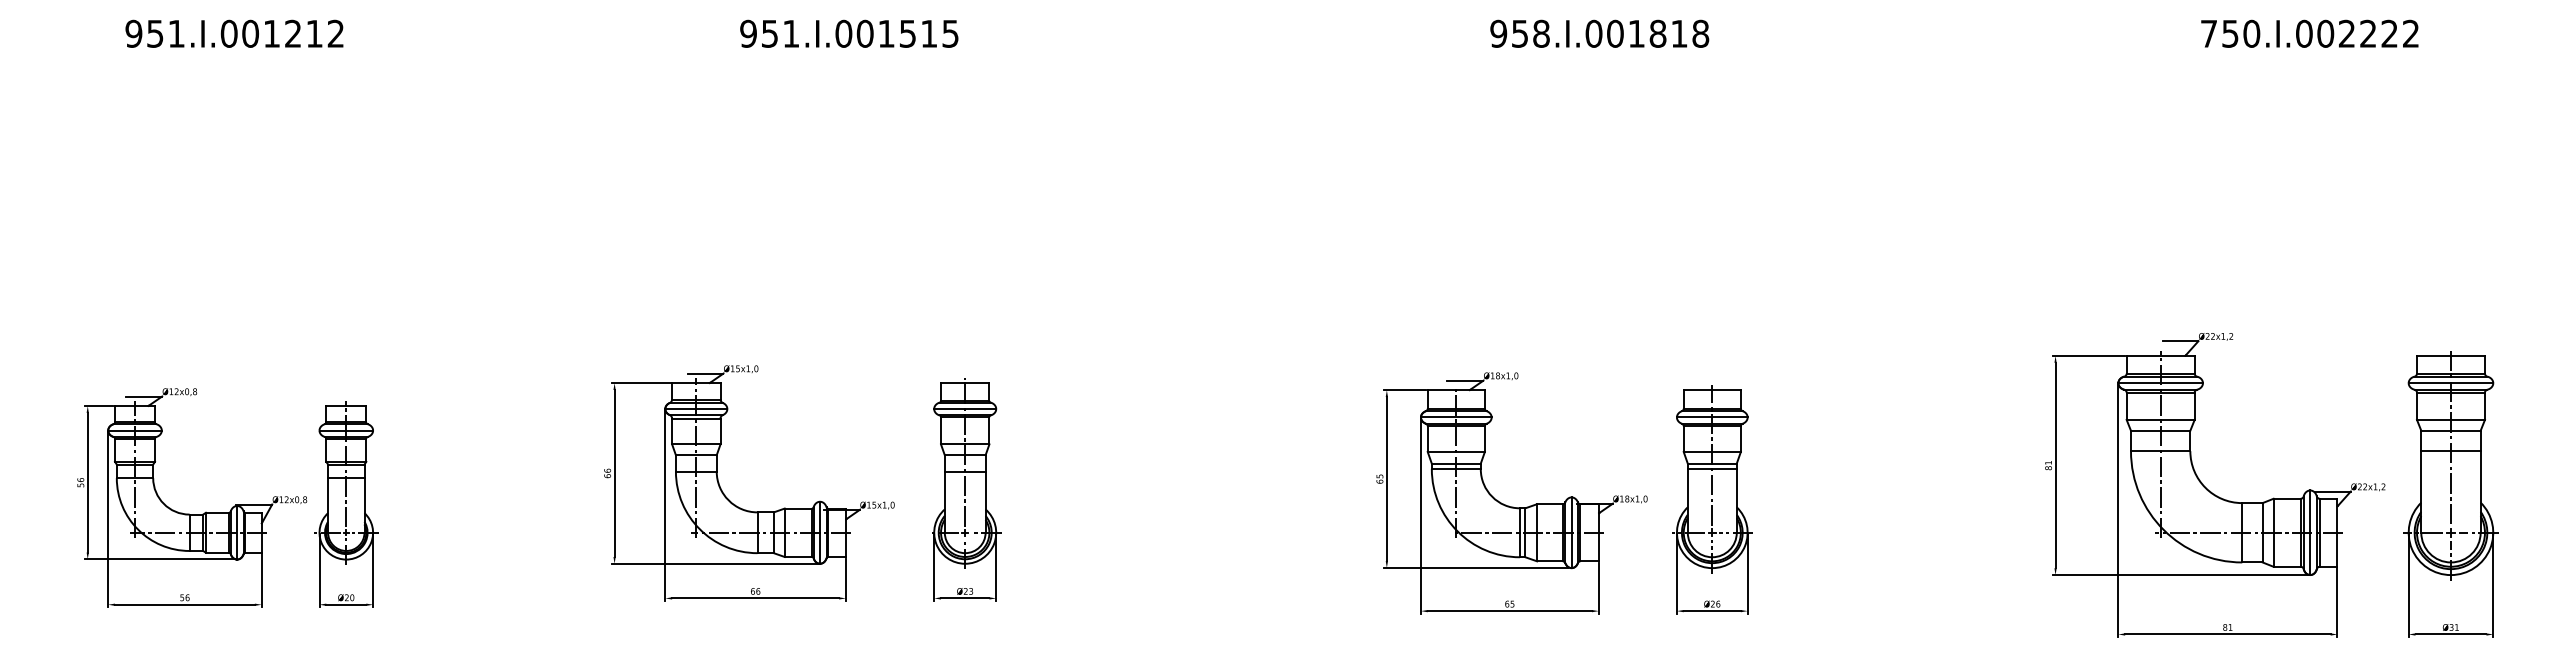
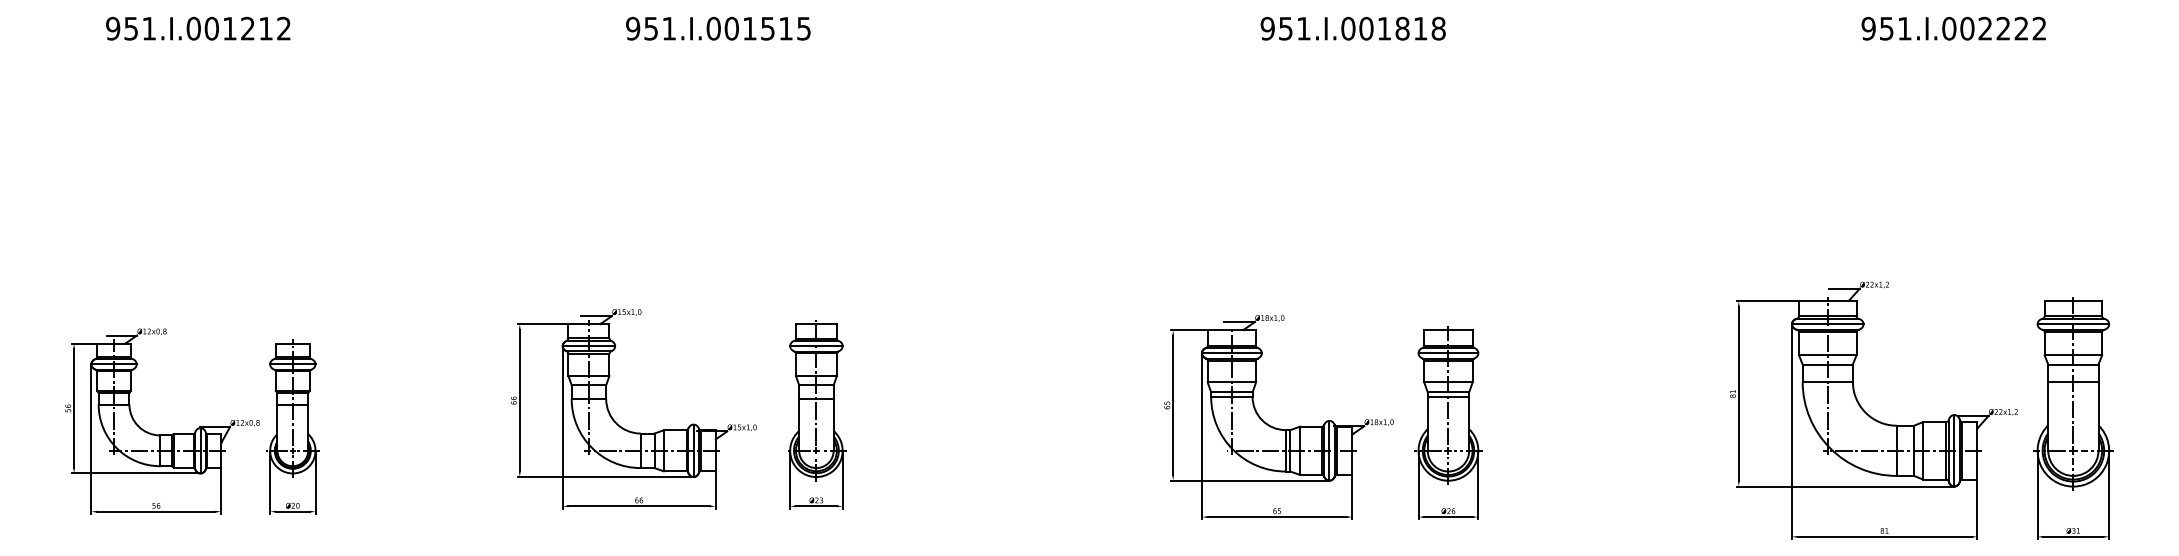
text: (1541, 33) -> (1303, 28), 958.I.001818 -> 951.I.001818
text: (2230, 33) -> (1886, 28), 750.I.002222 -> 951.I.002222

